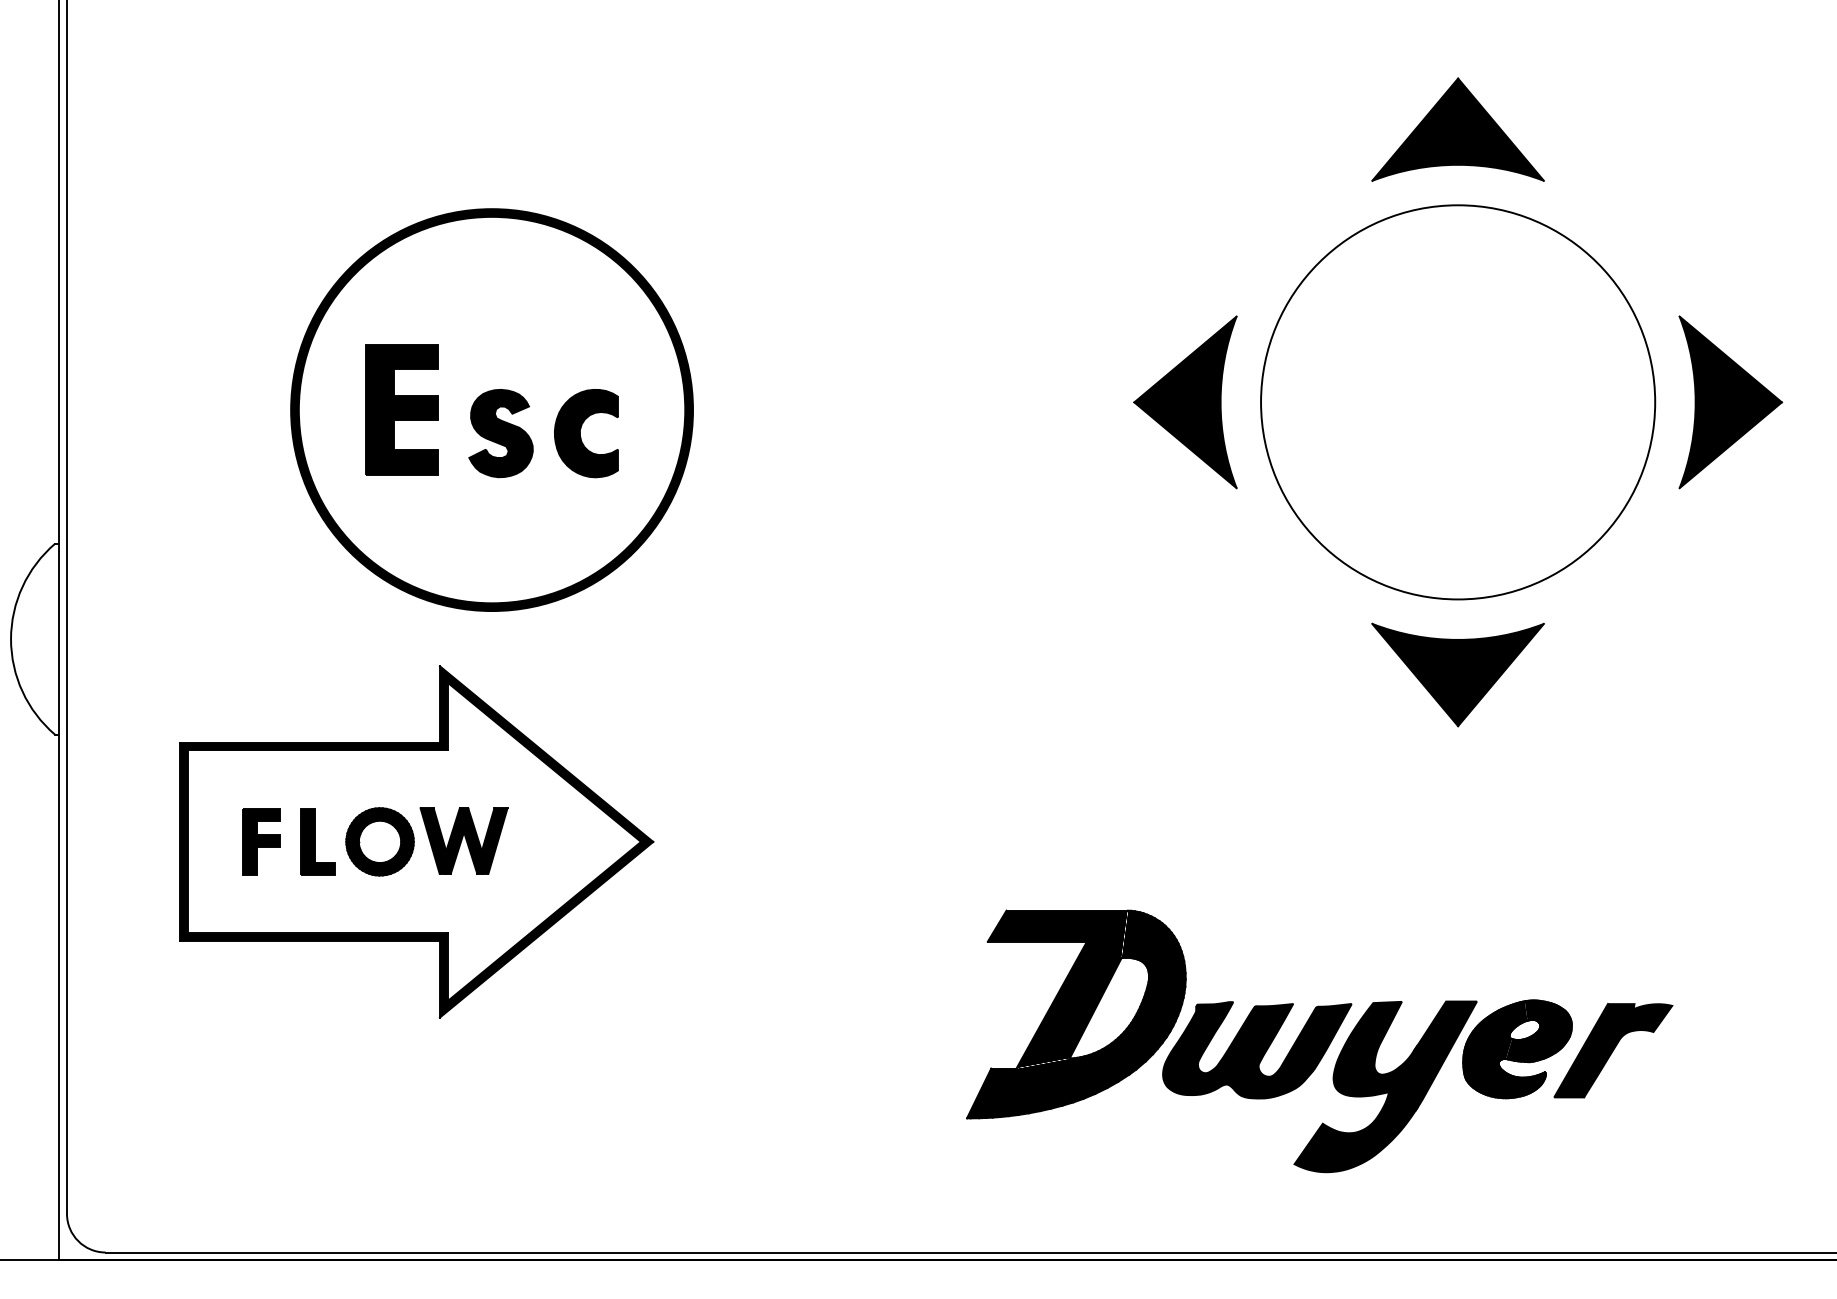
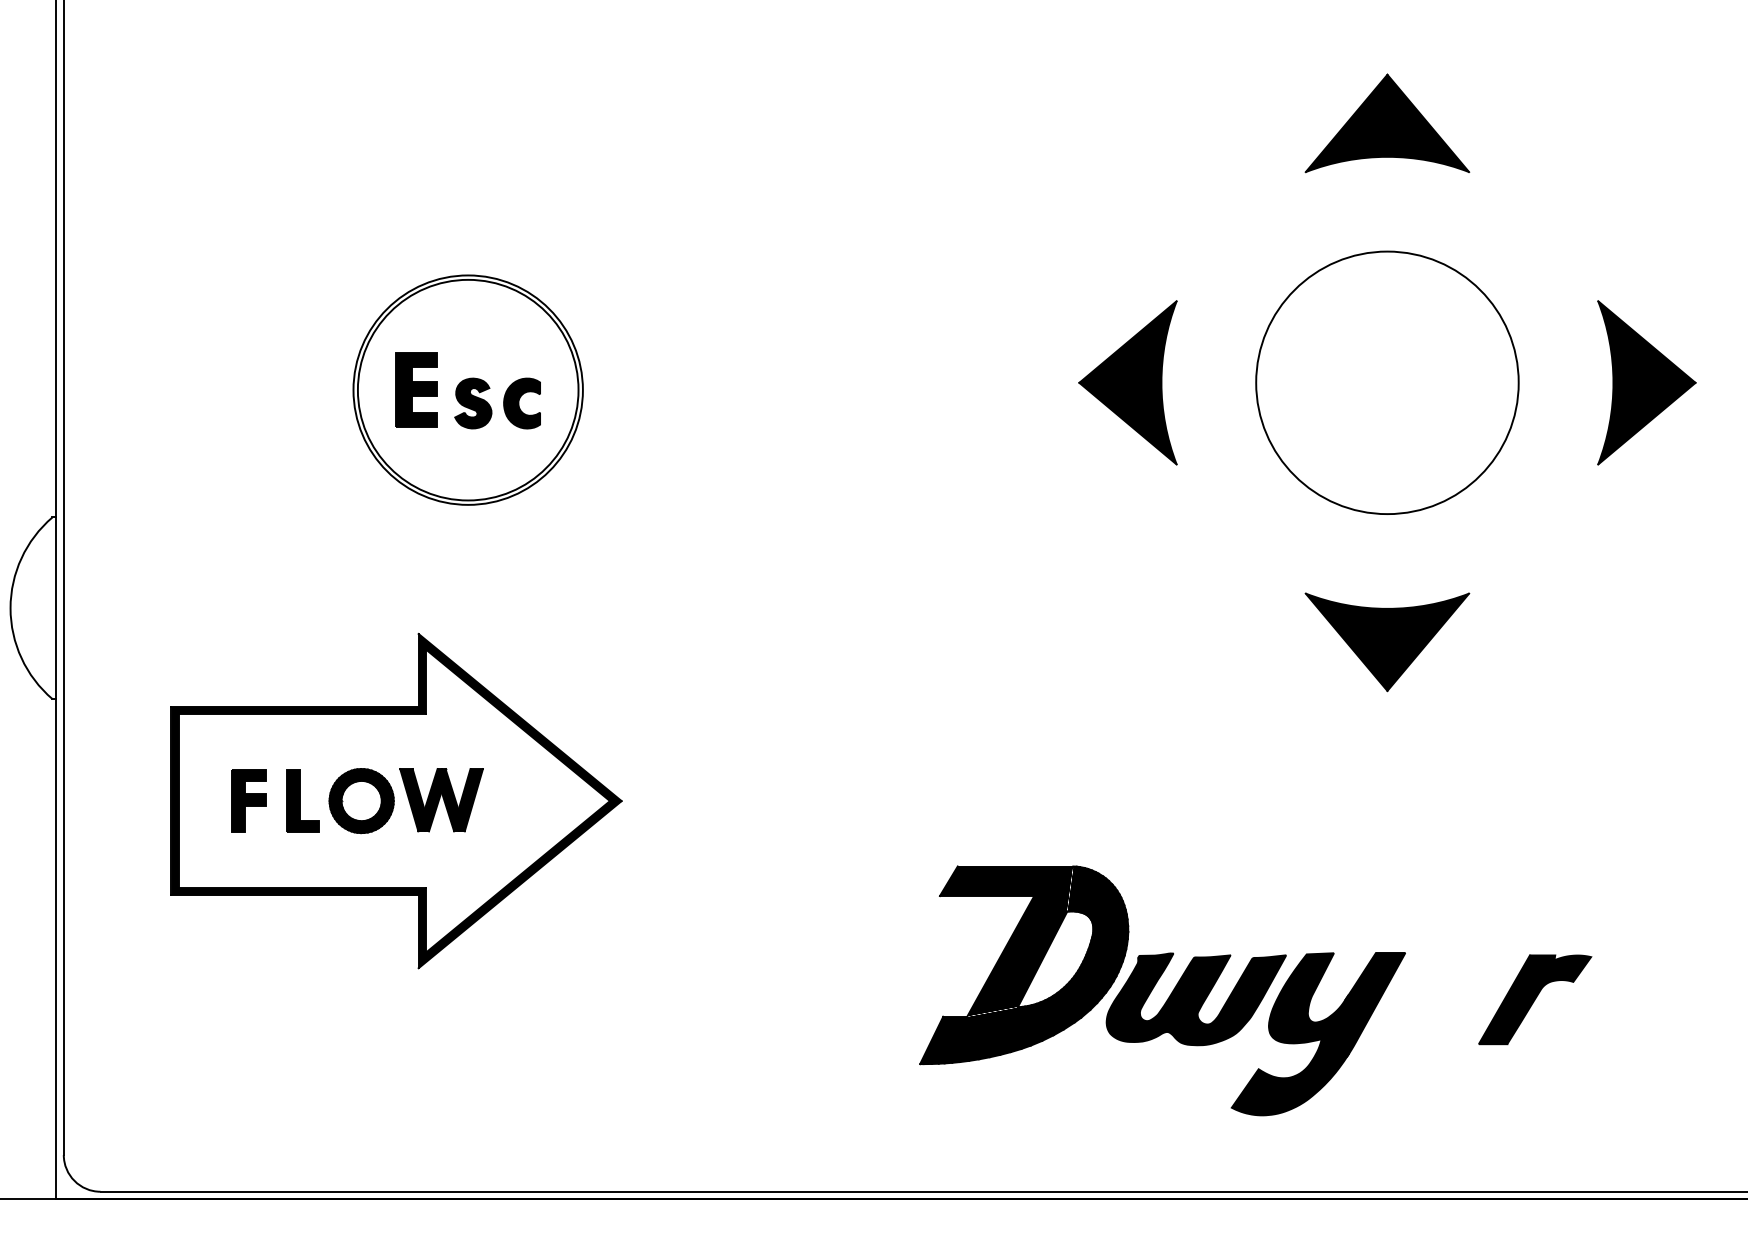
circle: (1458, 402) -> (1387, 382), size x0.7
part: (491, 409) -> (467, 389), size x0.6
part: (1517, 1049) -> (1443, 998), removed

